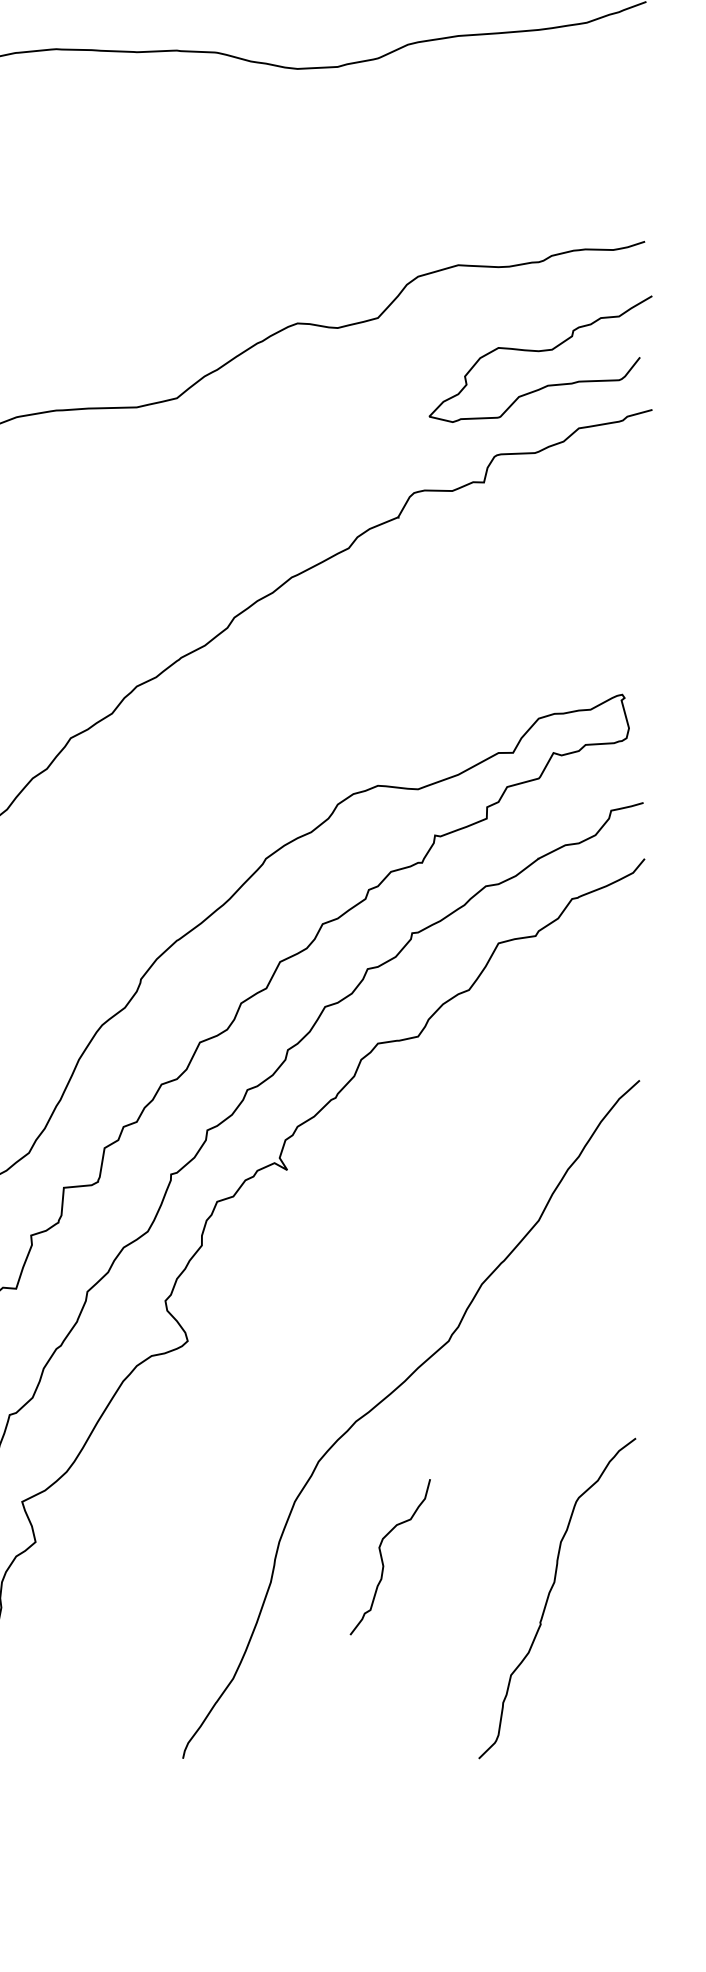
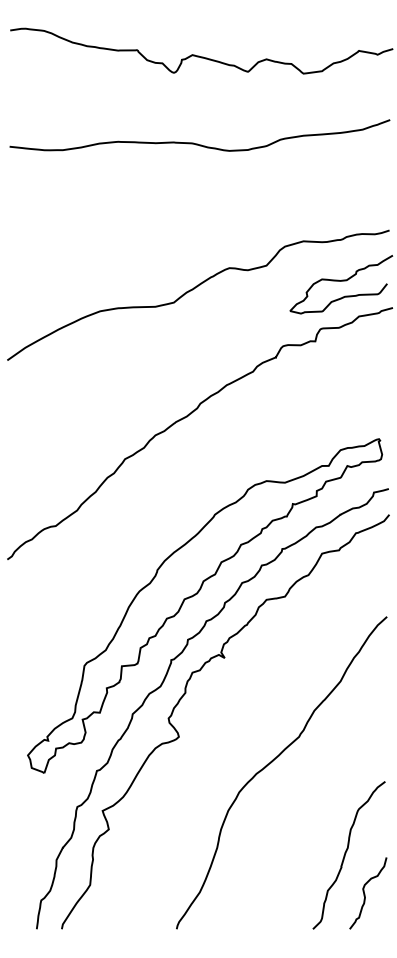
curve: (384, 1557) -> (365, 893), moved

